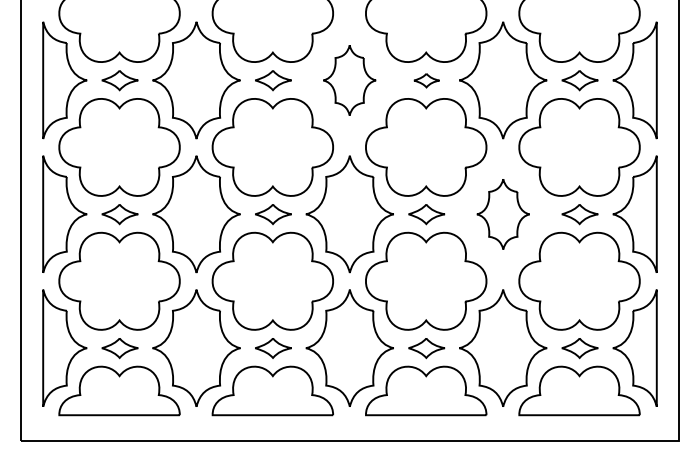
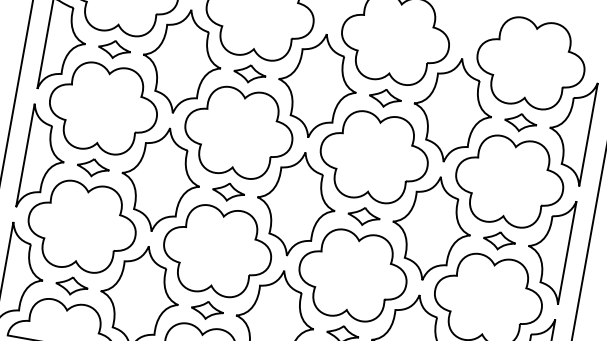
part: (349, 80) -> (317, 85), size x1.67
part: (426, 80) -> (385, 98), size x1.43
part: (503, 214) -> (431, 228), size x1.67

